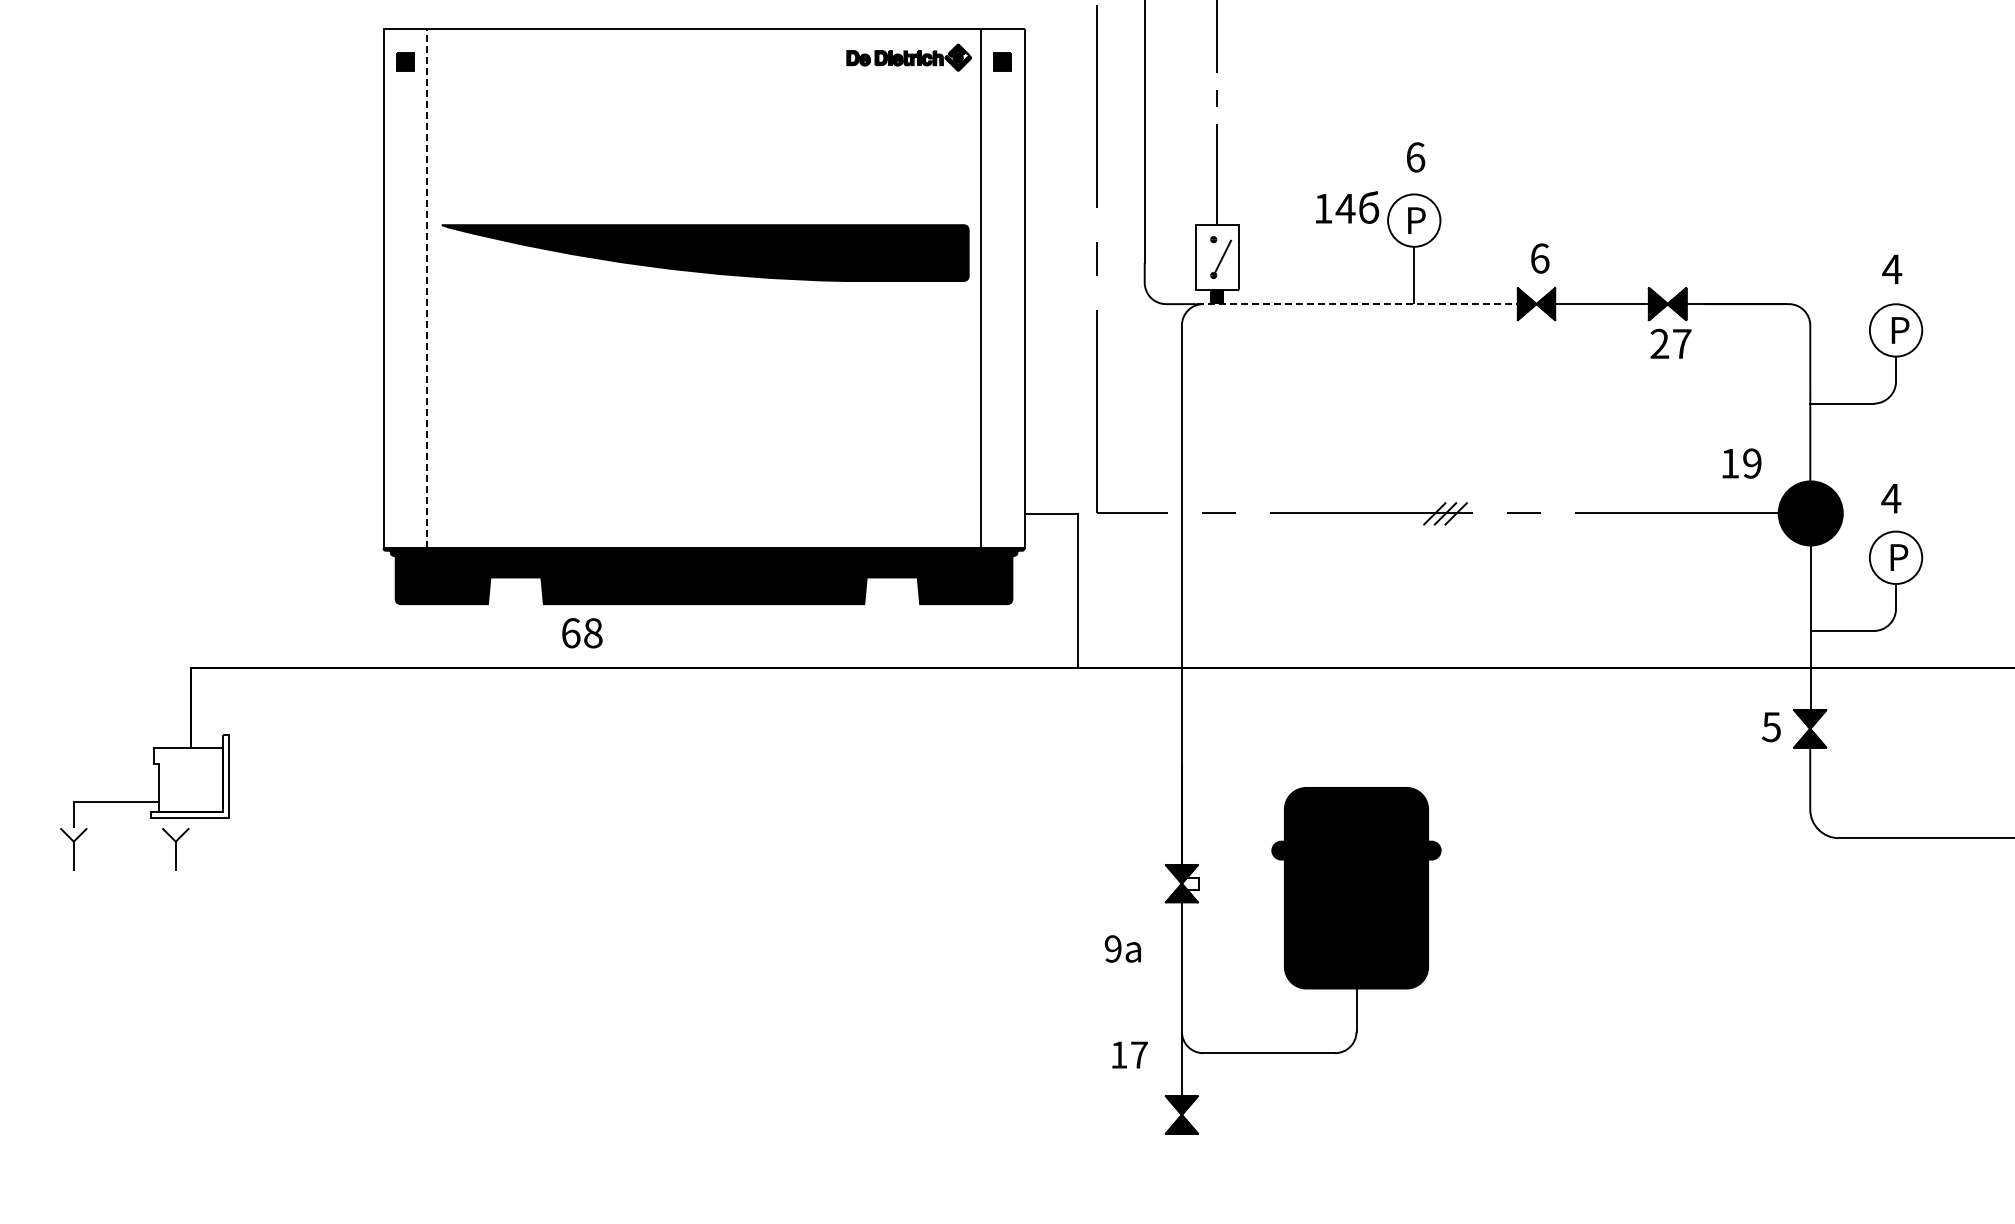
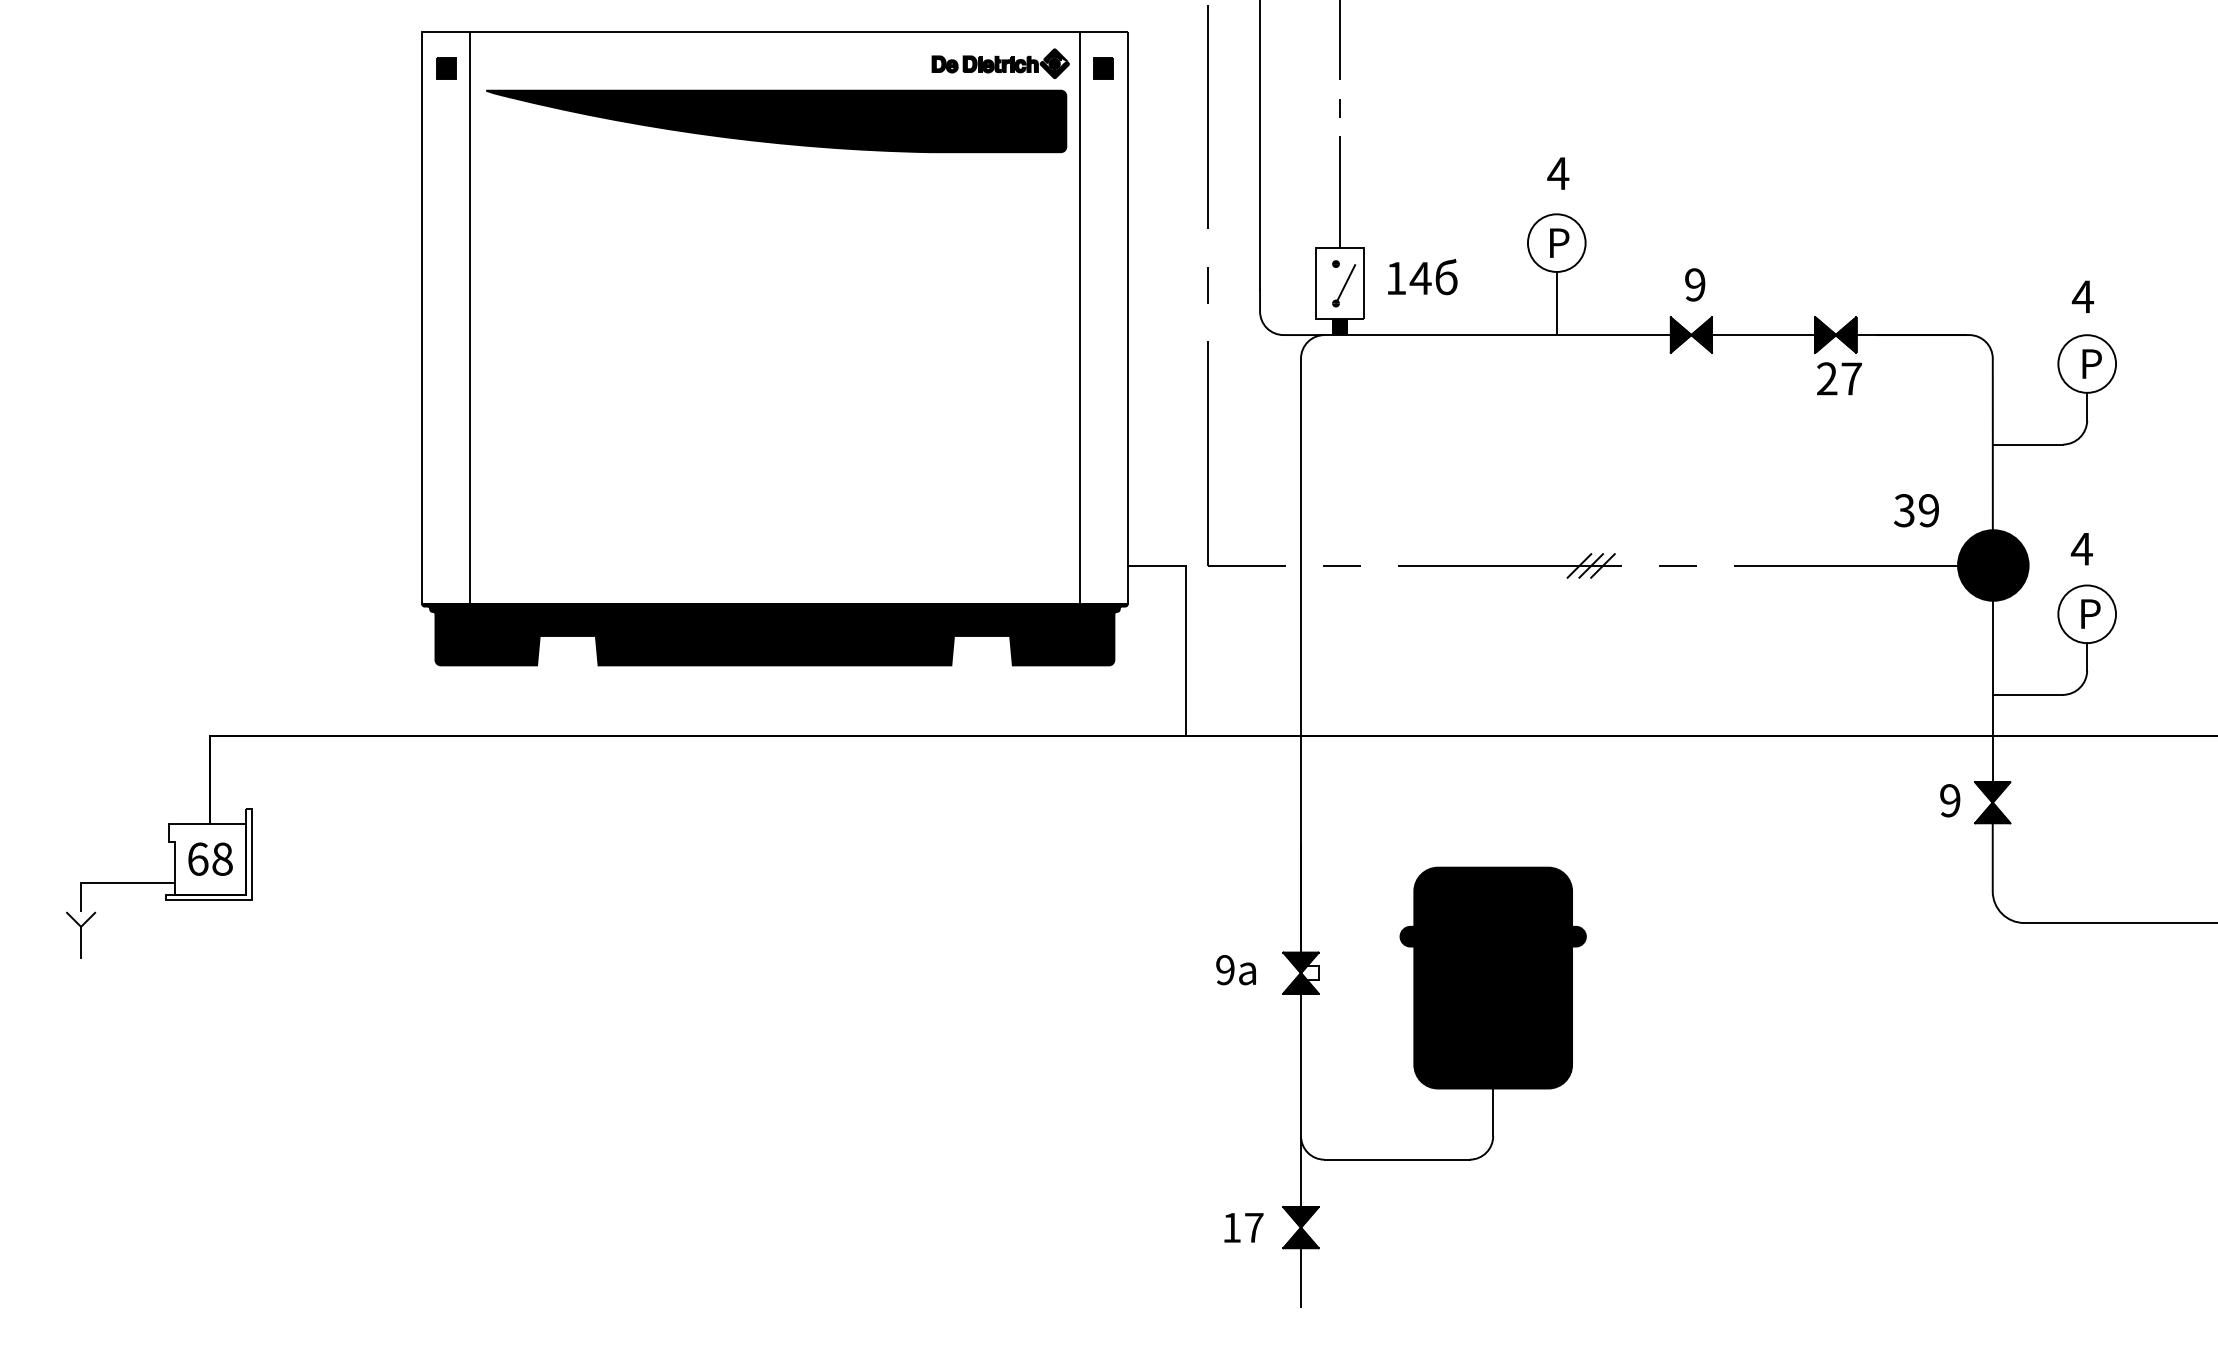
text: (1415, 157) -> (1558, 173), 6 -> 4
text: (1347, 207) -> (1422, 277), moved
part: (705, 252) -> (776, 120), moved
text: (1539, 258) -> (1694, 284), 6 -> 9
line: (427, 288) -> (470, 317), dashed -> solid
line: (1357, 304) -> (1494, 335), dashed -> solid
text: (1729, 463) -> (1903, 510), 19 -> 39
text: (582, 633) -> (210, 859), moved
text: (1771, 727) -> (1950, 801), 5 -> 9
part: (175, 849) -> (193, 935), removed
text: (1122, 948) -> (1235, 969), moved
text: (1129, 1054) -> (1243, 1227), moved
line: (1181, 1160) -> (1300, 1277), added

